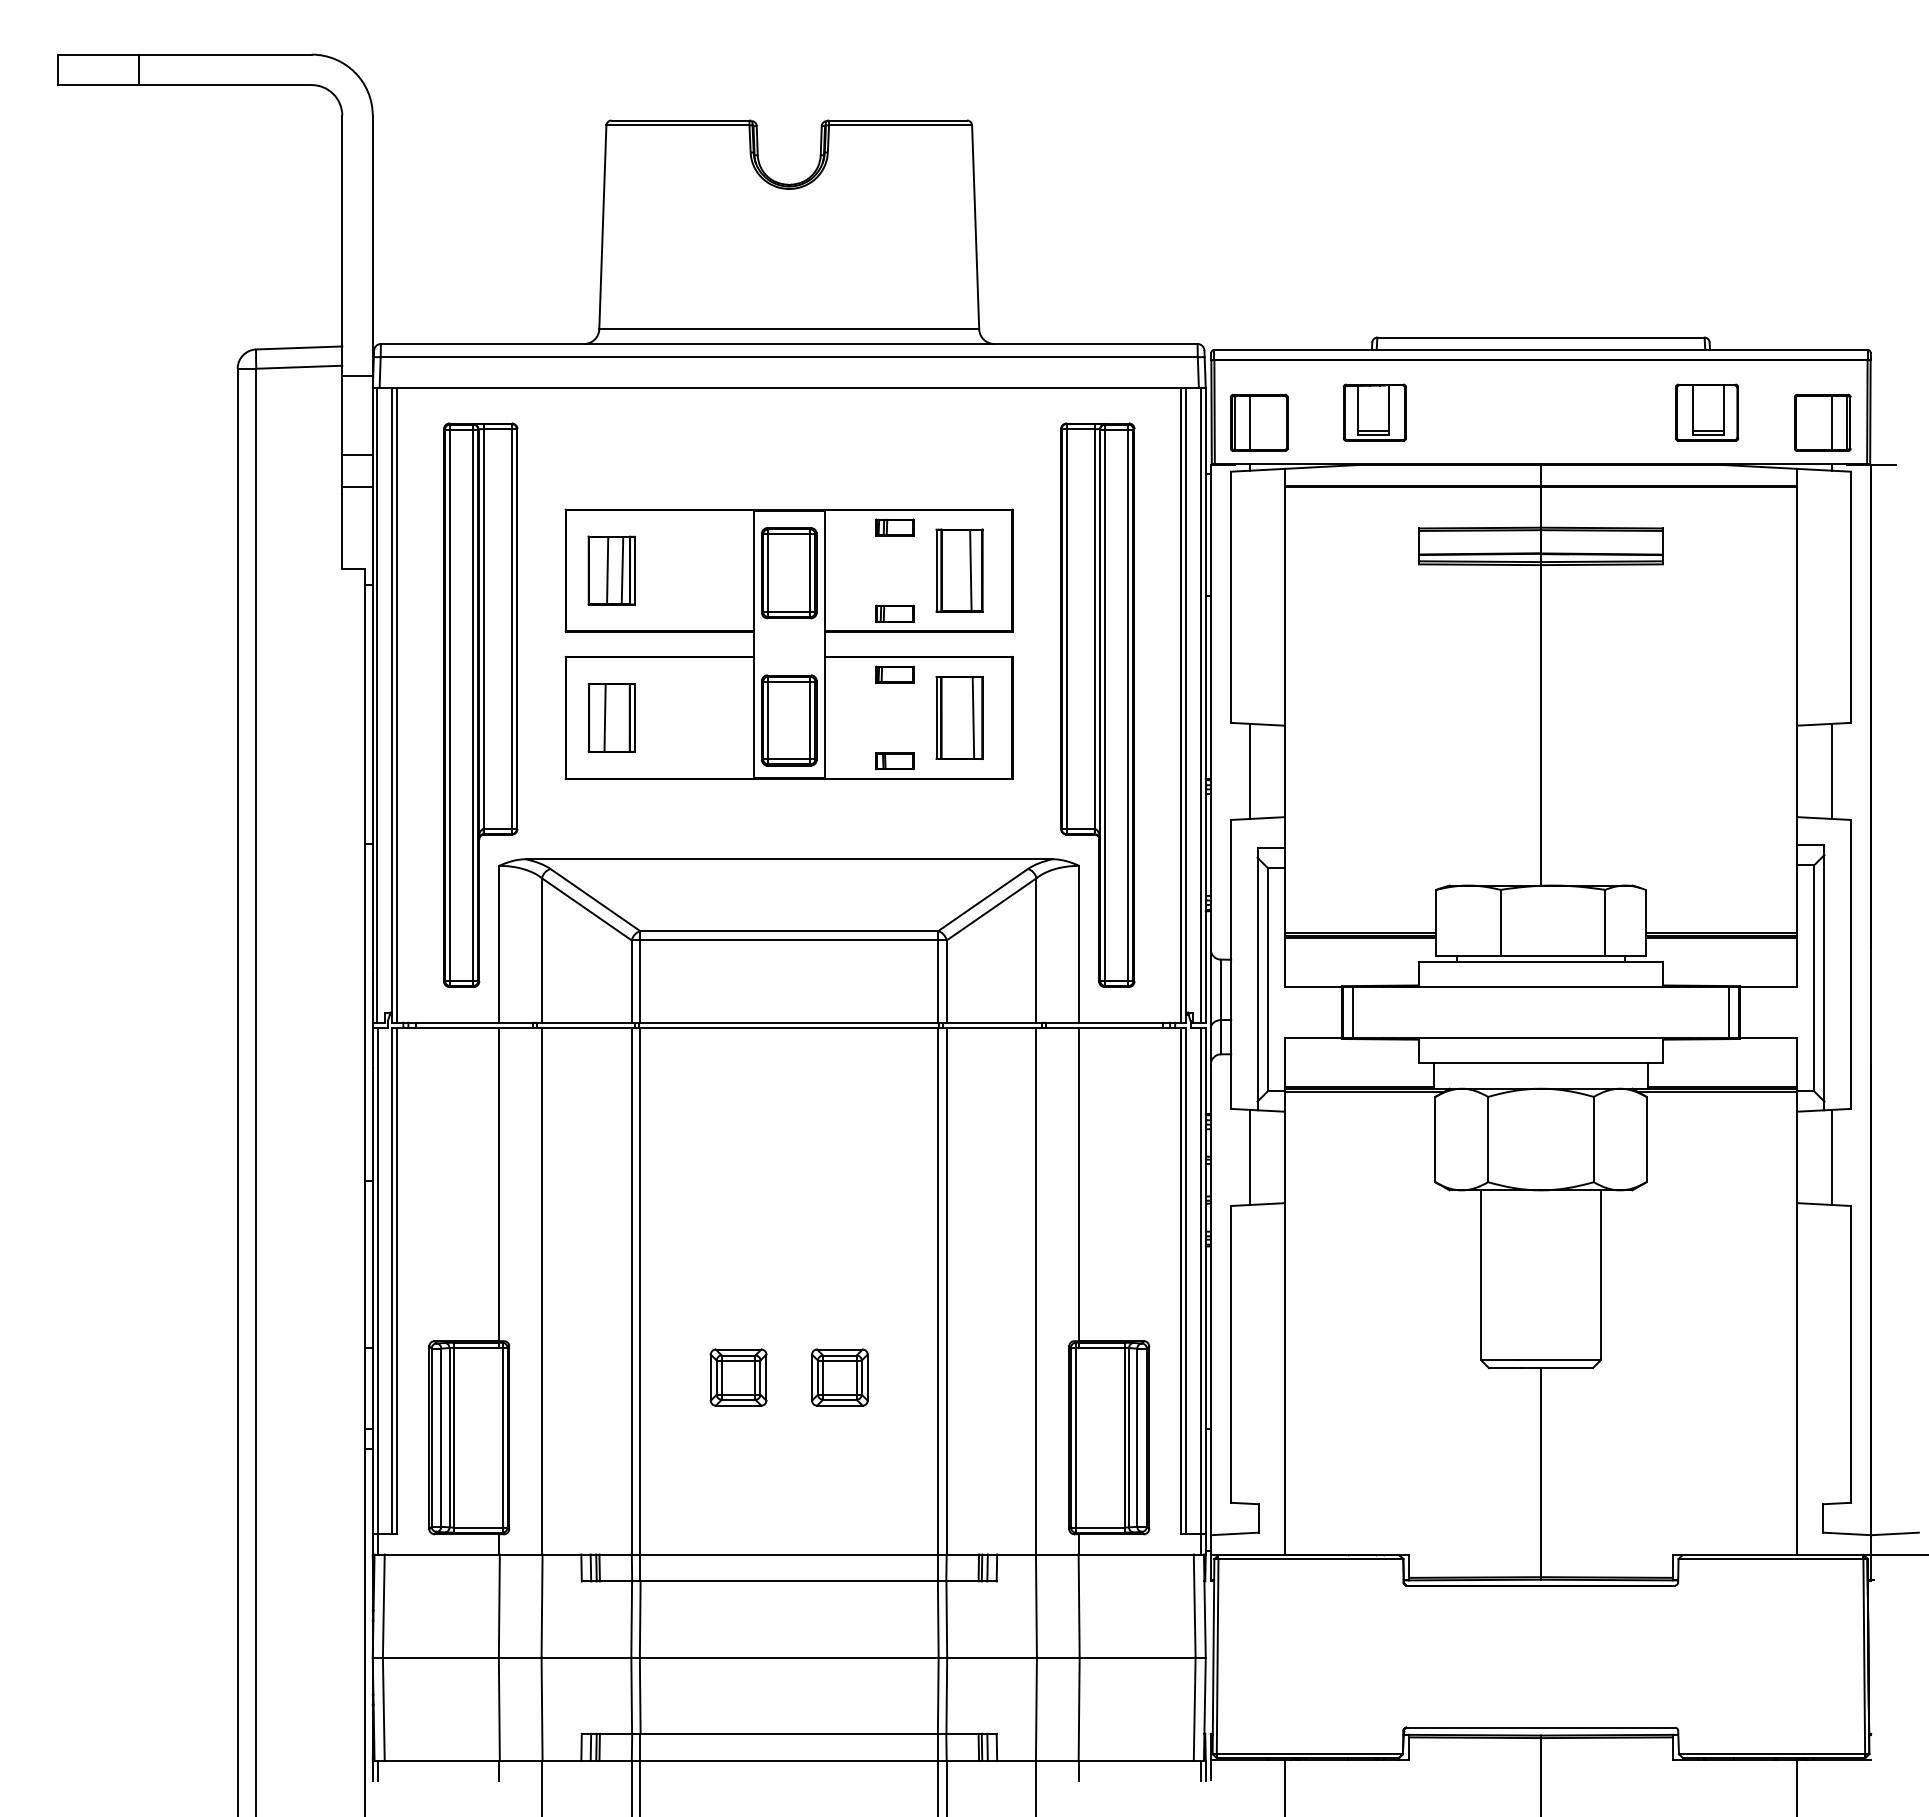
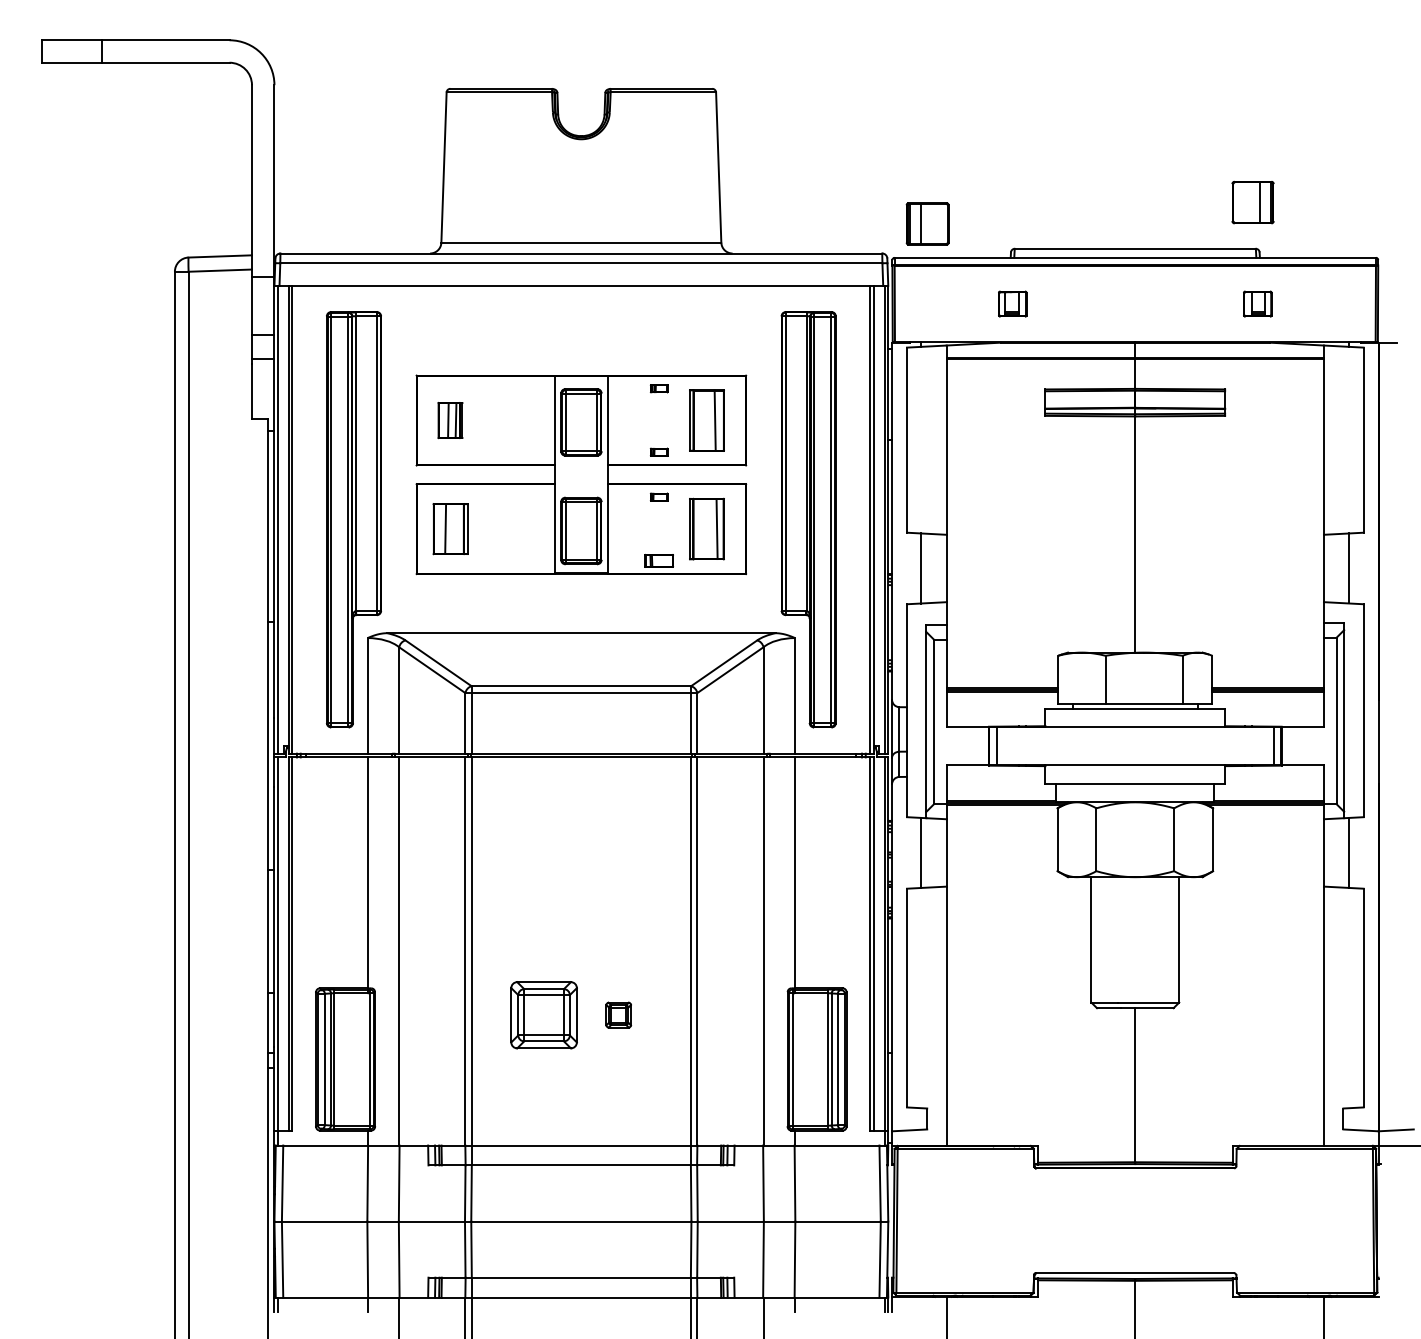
part: (1374, 412) -> (1012, 303), size x0.6
part: (1707, 412) -> (1258, 303), size x0.6
part: (1259, 422) -> (927, 223), moved
part: (1822, 422) -> (1252, 202), moved
part: (894, 527) -> (658, 388), size x0.6
part: (611, 570) -> (450, 420), size x0.7
part: (894, 613) -> (658, 452), size x0.6
part: (894, 674) -> (658, 497), size x0.6
part: (738, 1377) -> (543, 1015), size x1.6
part: (839, 1377) -> (618, 1015), size x0.6

